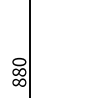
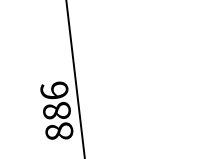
text: (19, 61) -> (54, 89), 880 -> 886

